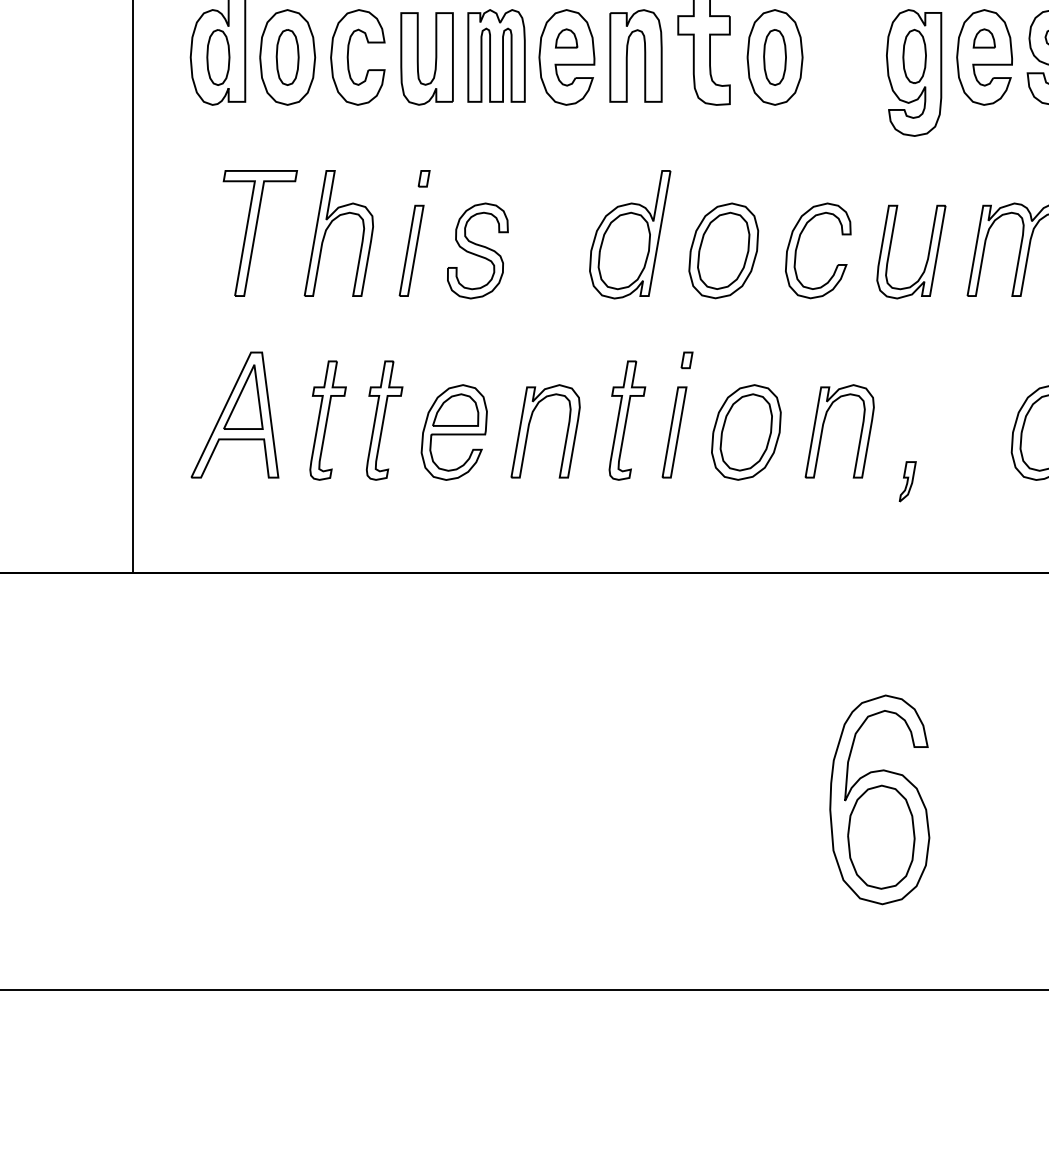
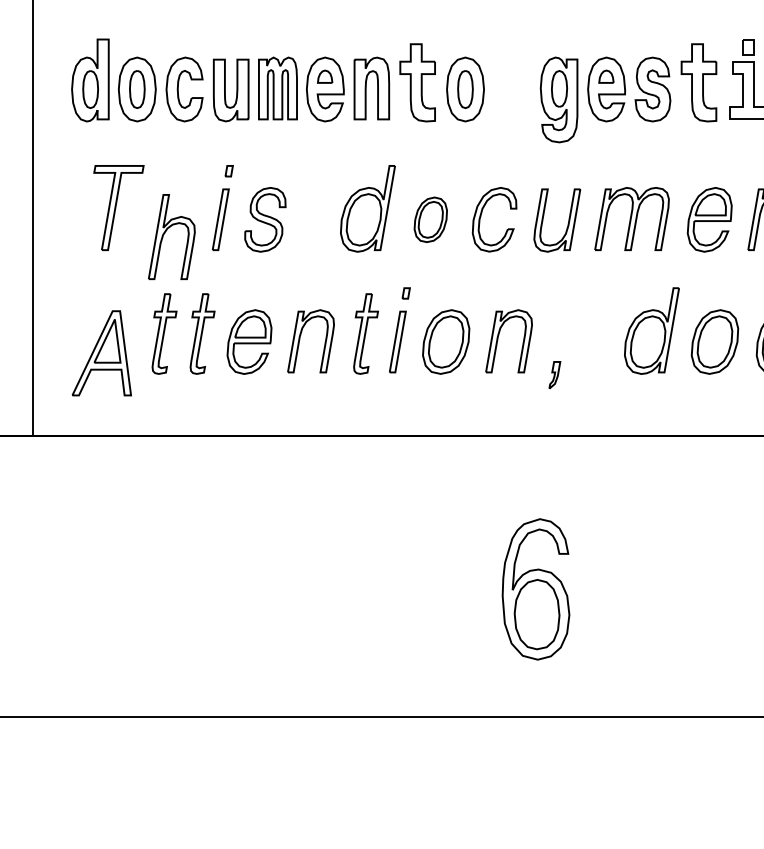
part: (329, 228) -> (165, 233), moved
part: (723, 250) -> (430, 219), size x0.7
part: (234, 415) -> (101, 353), moved

